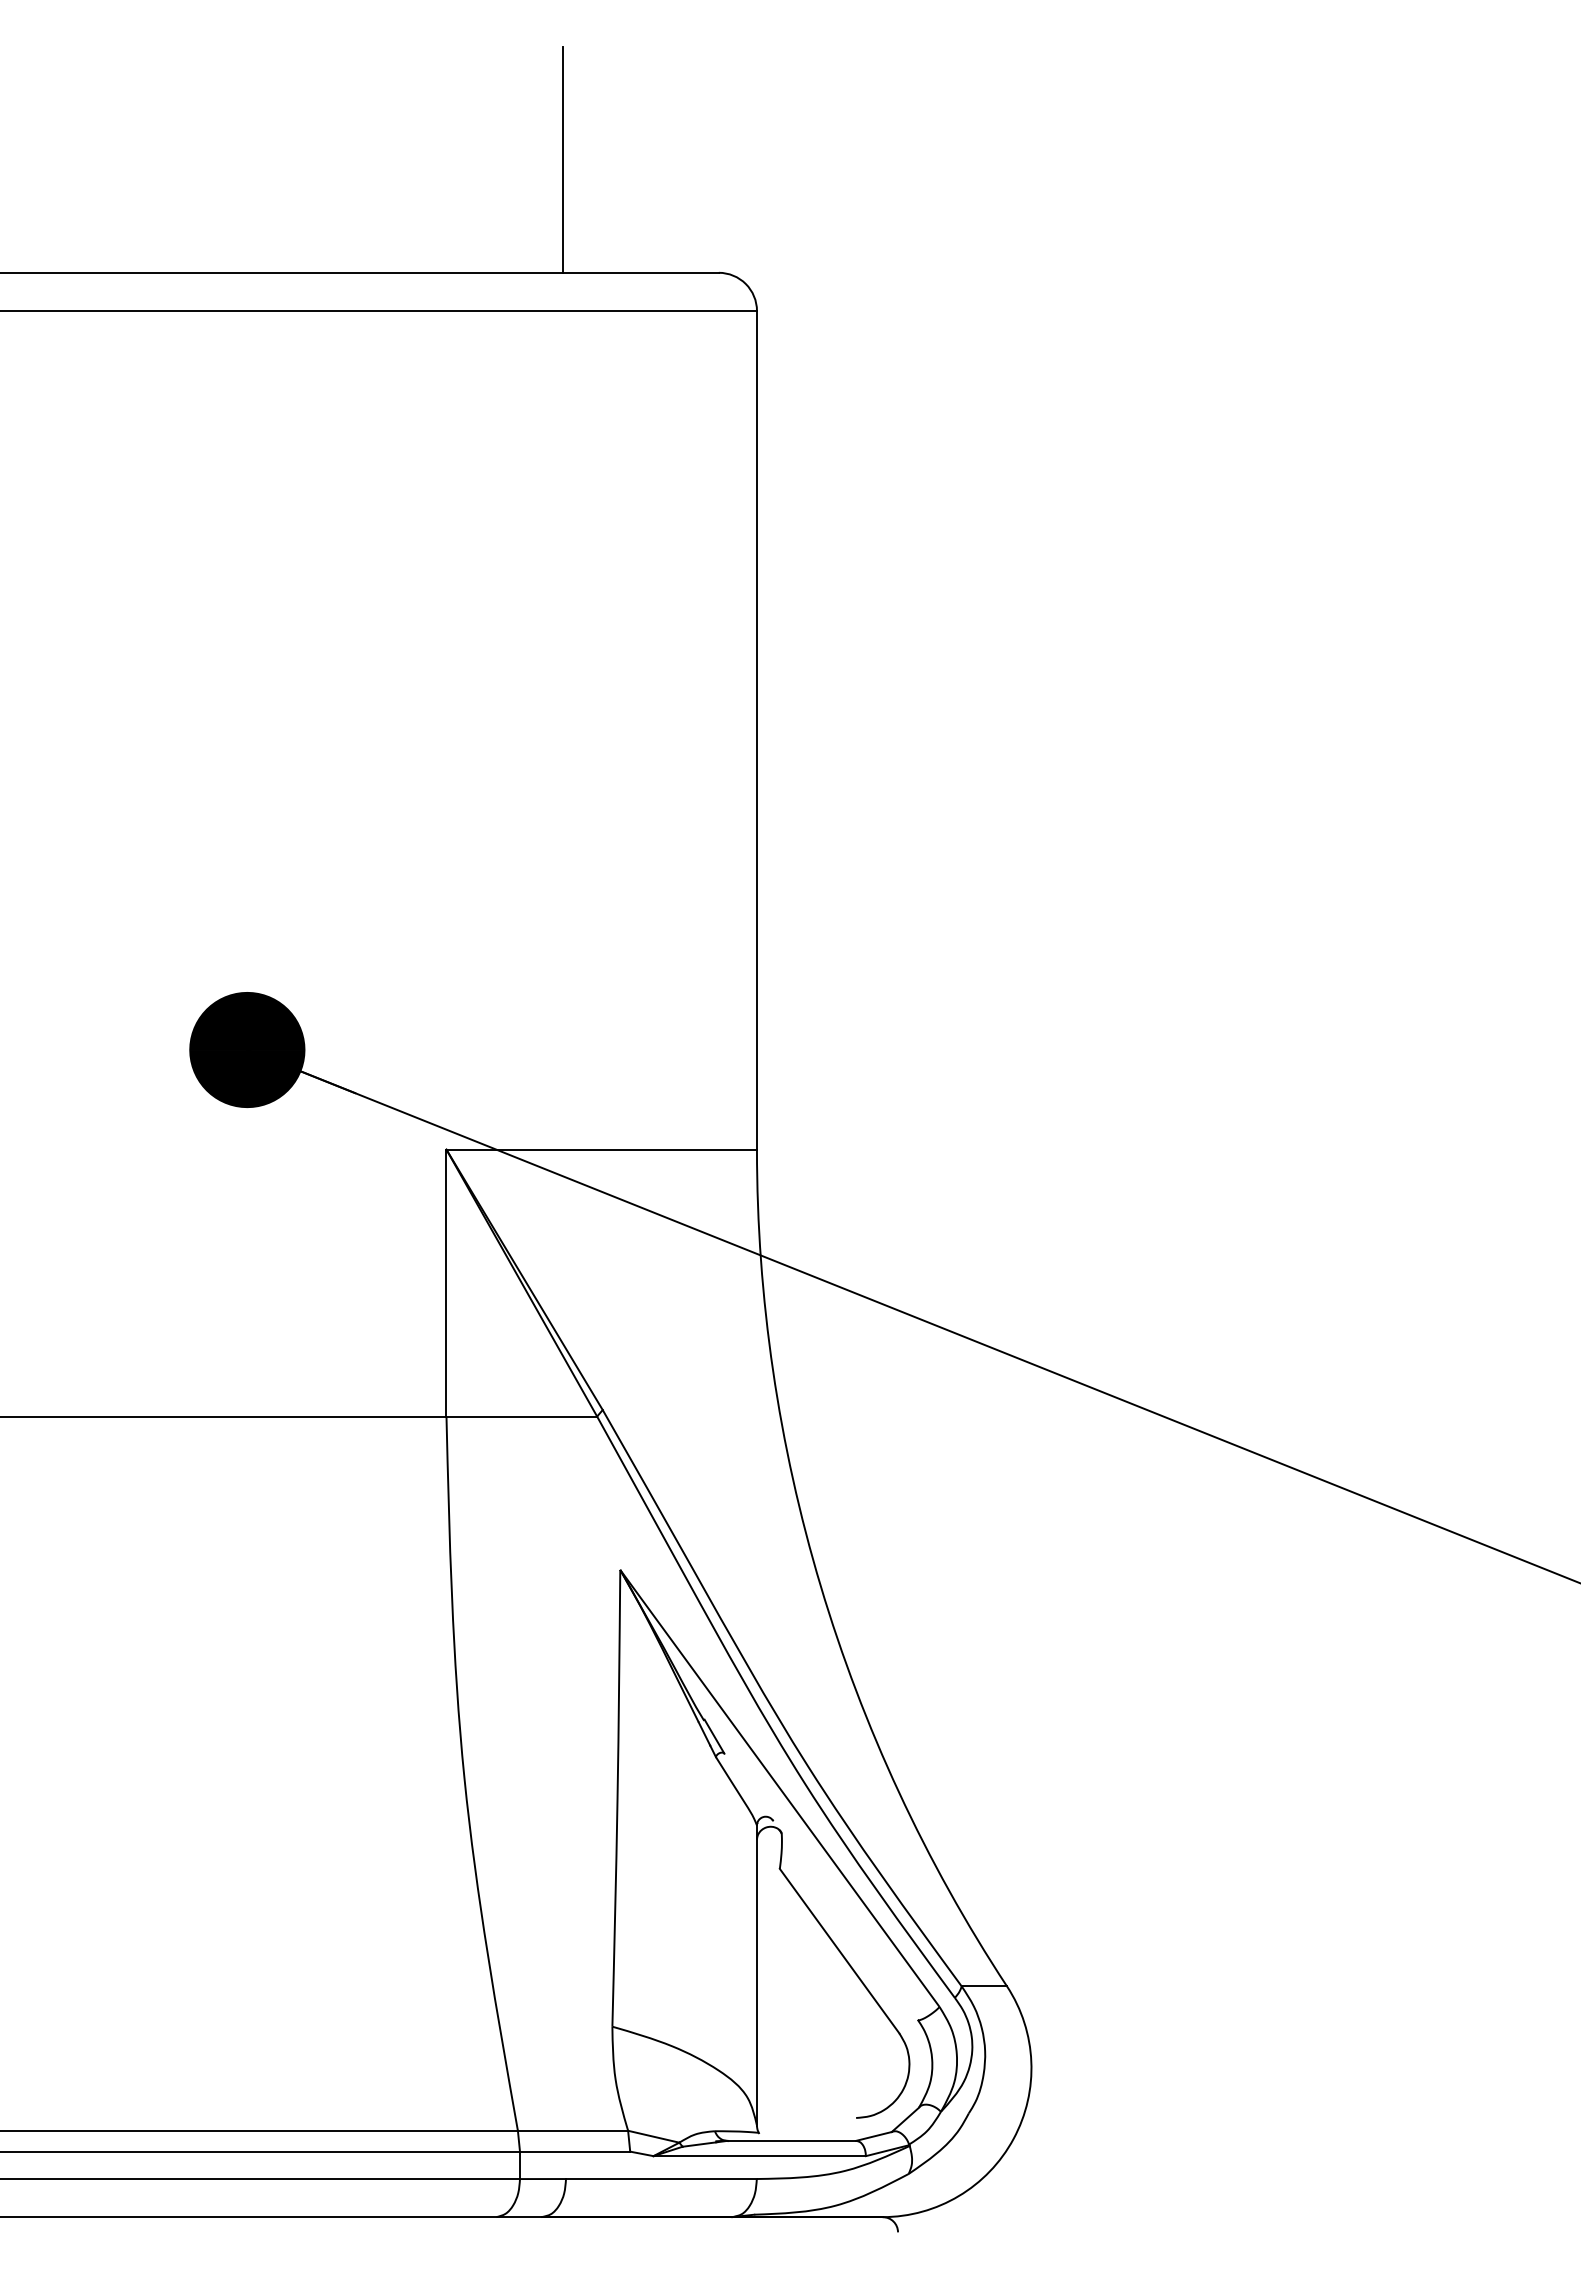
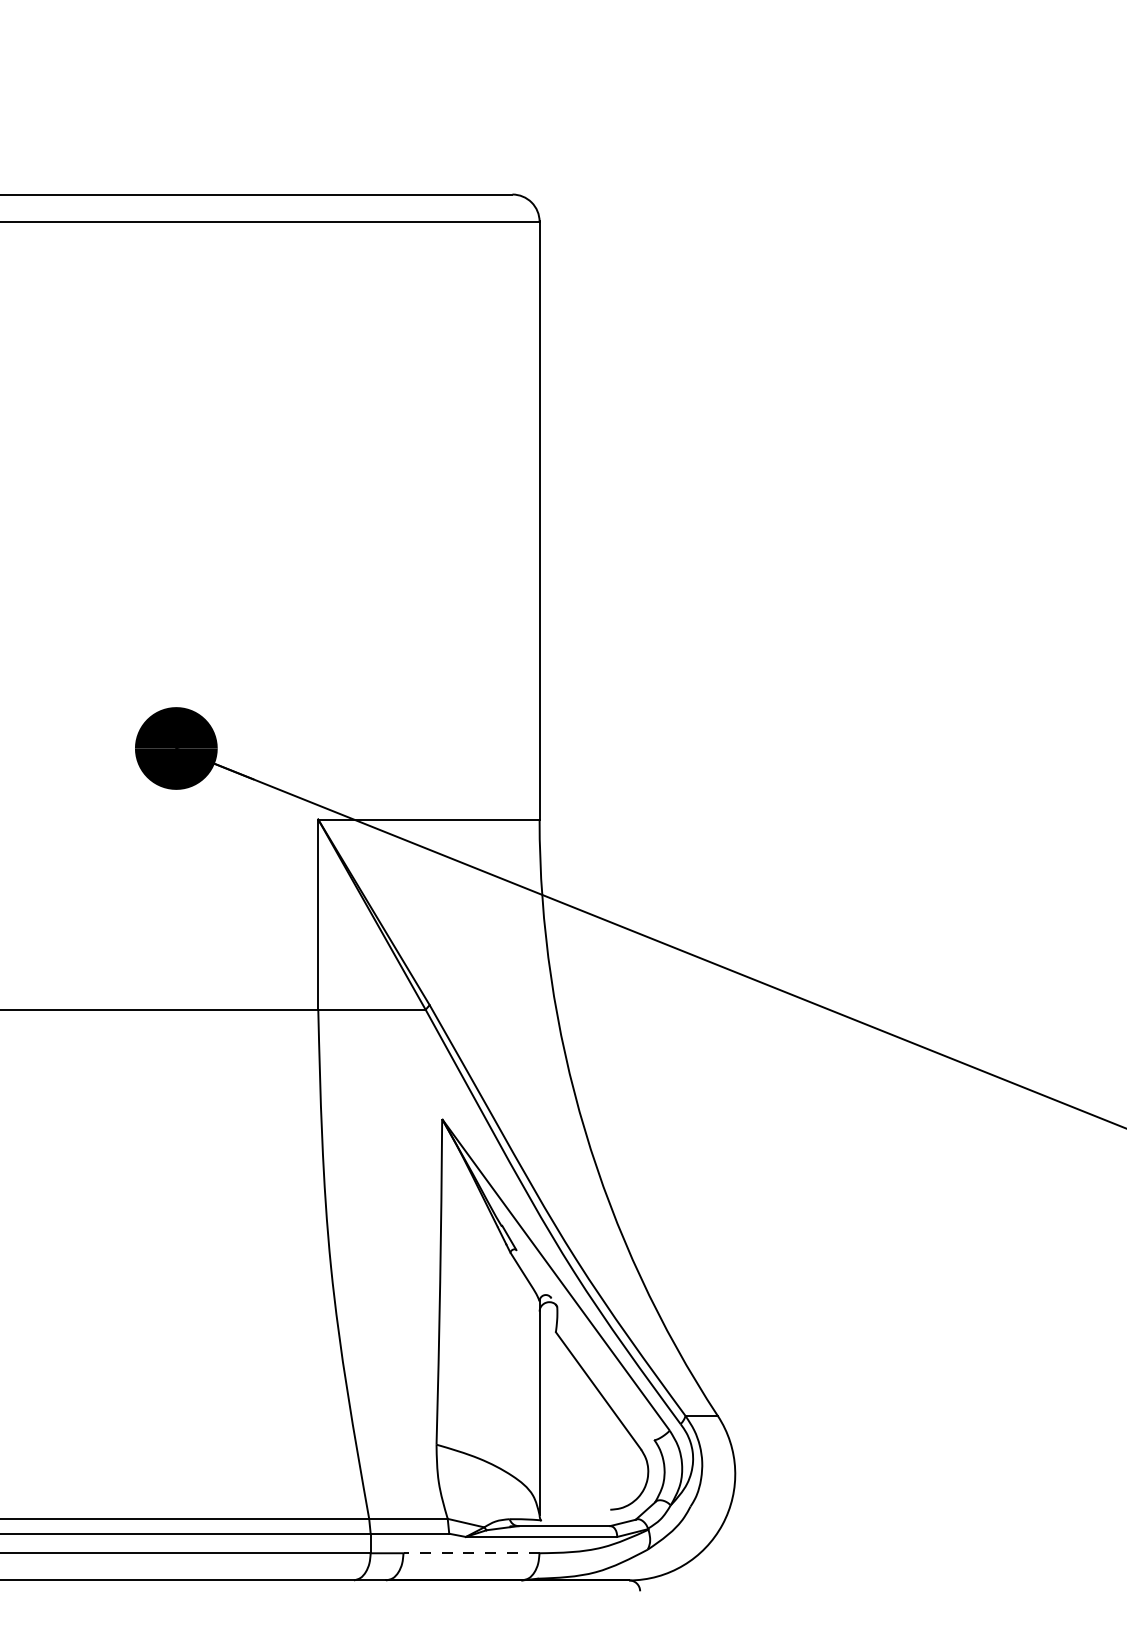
line: (562, 159) -> (400, 113), removed
line: (660, 2179) -> (470, 1553), solid -> dashed

